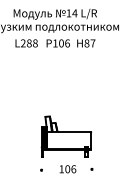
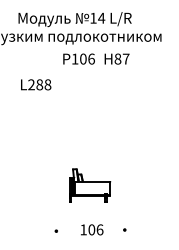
text: (26, 43) -> (35, 84), moved
part: (66, 136) -> (90, 185), size x0.6

